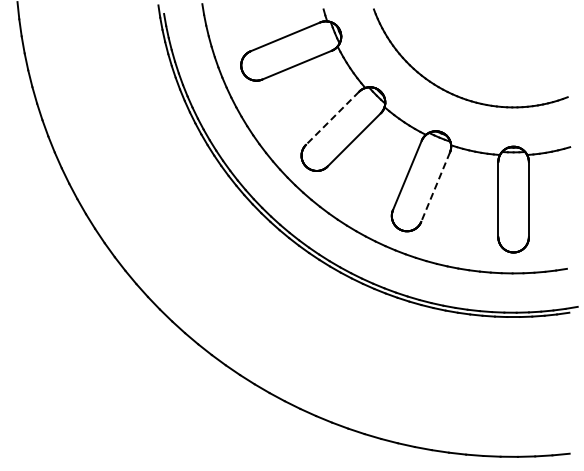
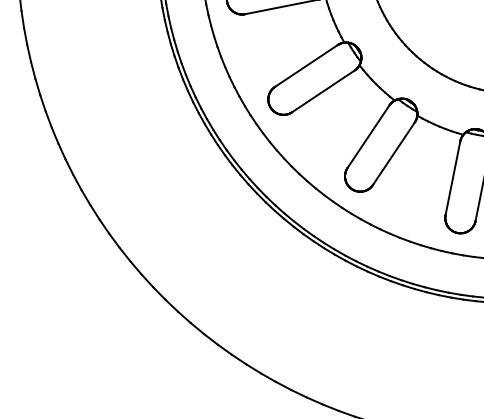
line: (332, 118) -> (306, 66), dashed -> solid
line: (435, 187) -> (393, 154), dashed -> solid

